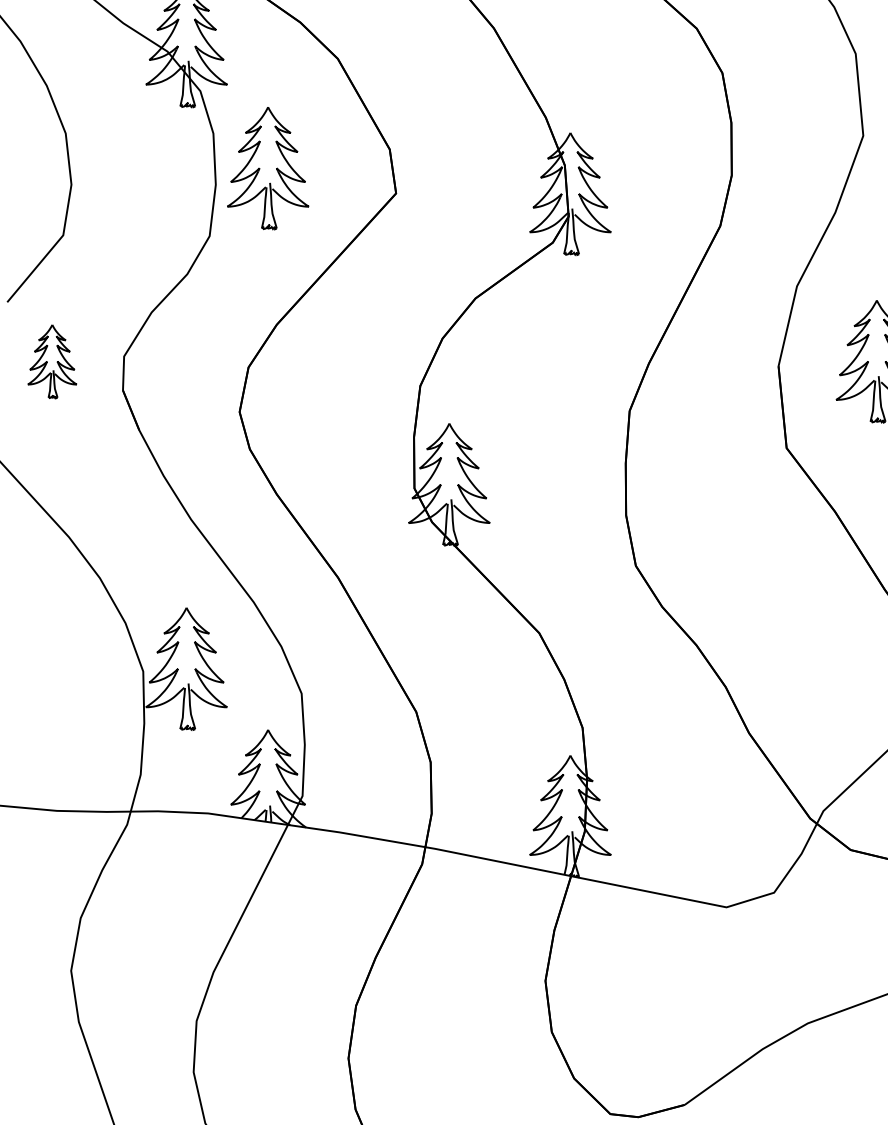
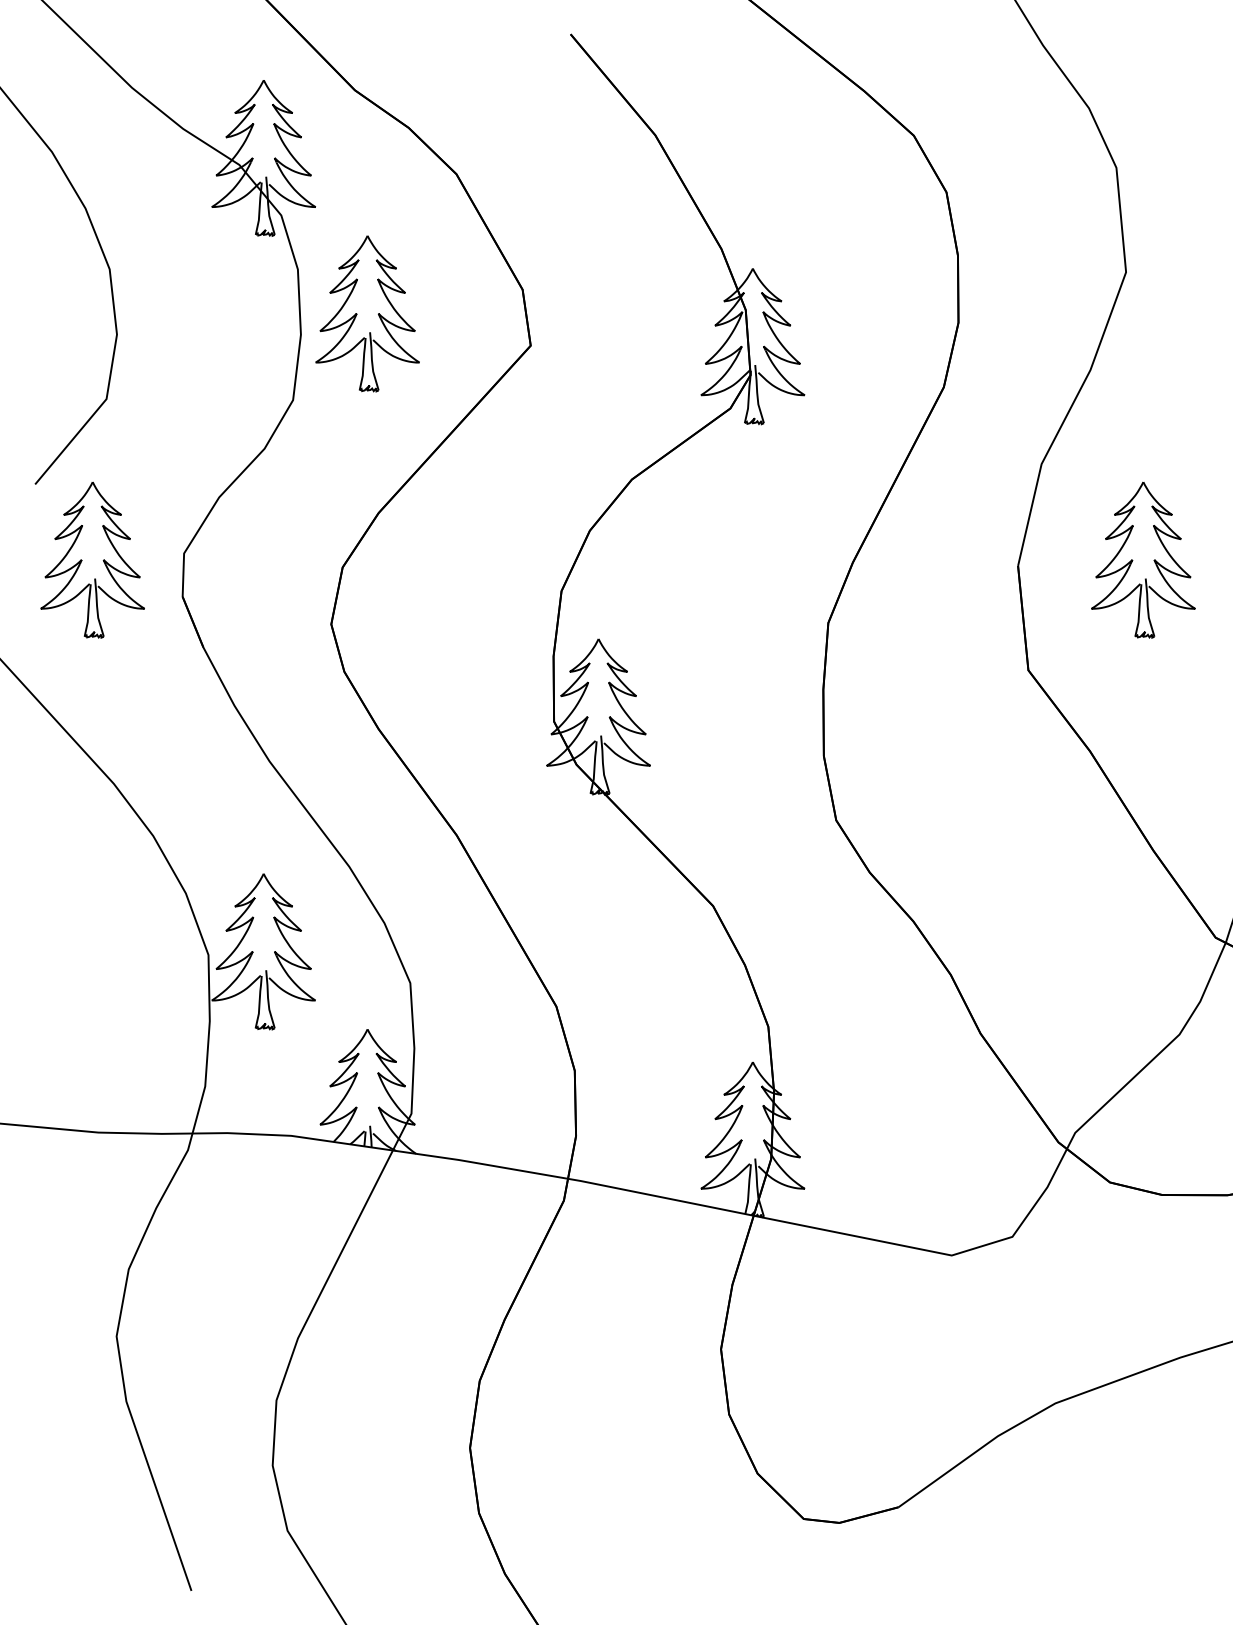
part: (52, 361) -> (92, 559), size x1.67

